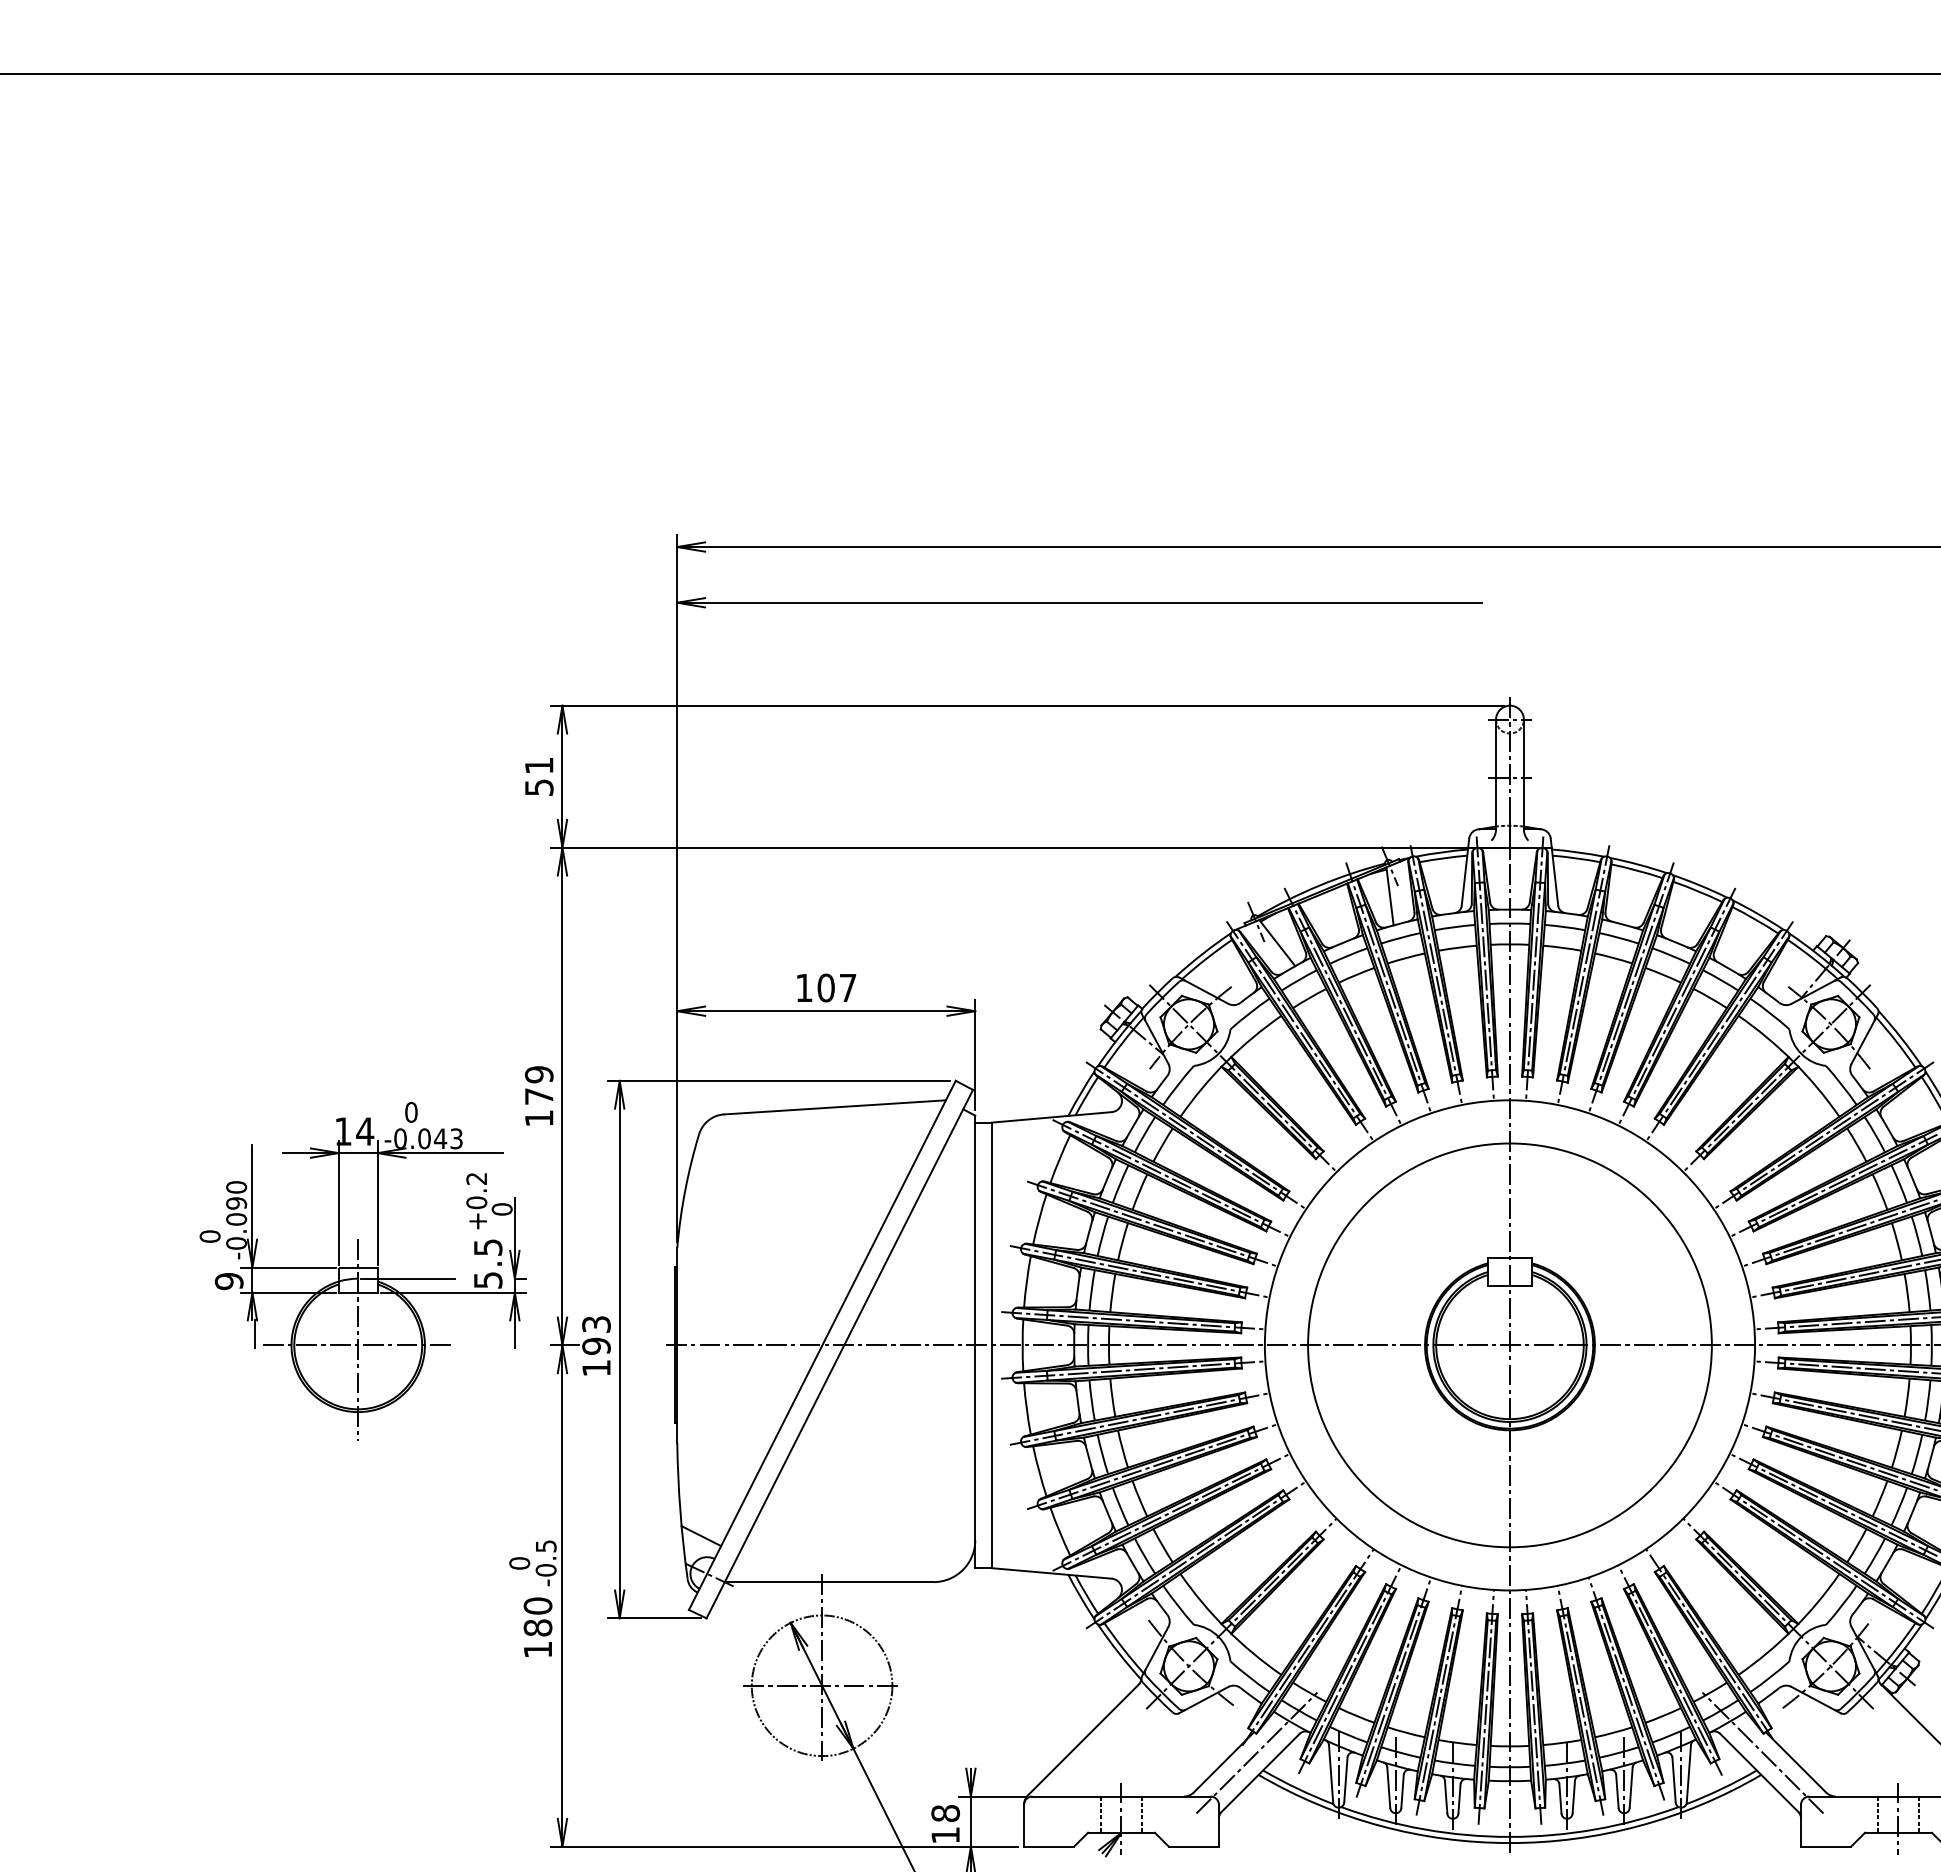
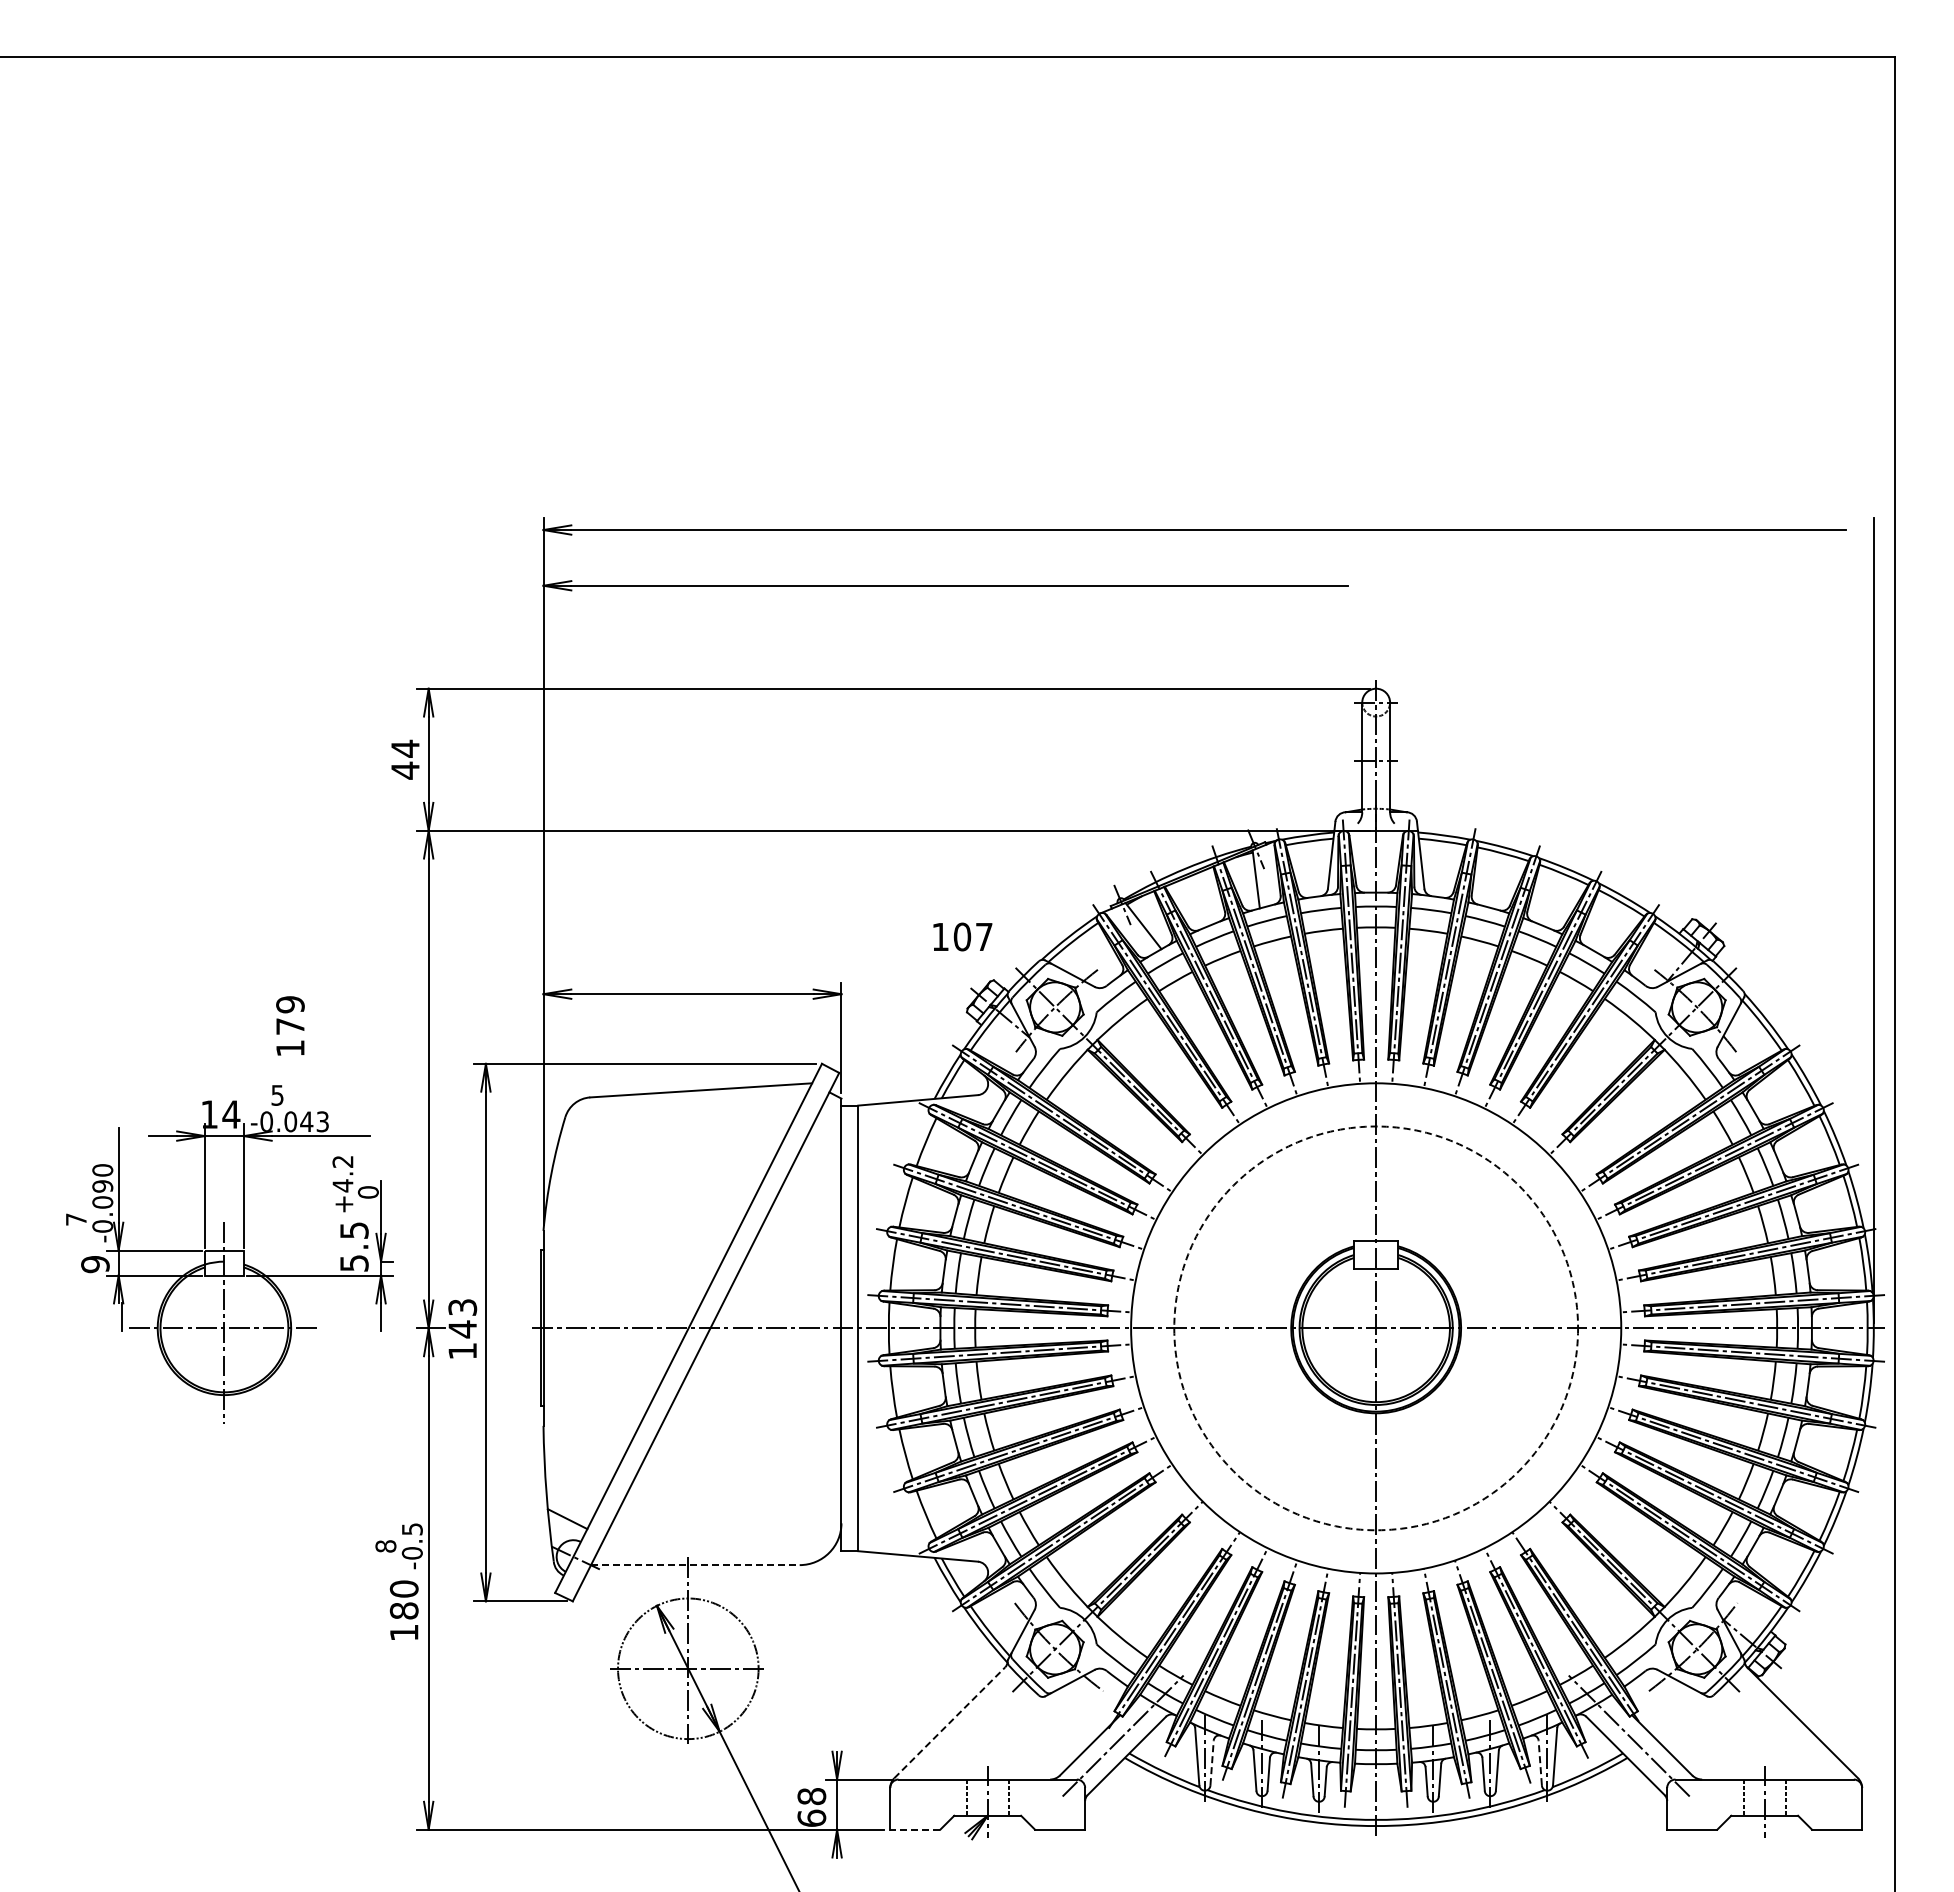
text: (539, 776) -> (405, 759), 51 -> 44
text: (826, 987) -> (962, 936), moved
text: (539, 1095) -> (290, 1025), moved
text: (411, 1111) -> (277, 1094), 0 -> 5
text: (476, 1202) -> (342, 1185), +0.2 -> +4.2
text: (209, 1236) -> (75, 1219), 0 -> 7
line: (408, 1278) -> (274, 1261), removed
circle: (1510, 1345) -> (1376, 1328), solid -> dashed
text: (596, 1346) -> (462, 1329), 193 -> 143
text: (519, 1563) -> (385, 1546), 0 -> 8
line: (829, 1582) -> (695, 1565), solid -> dashed
line: (1084, 1739) -> (950, 1722), solid -> dashed
line: (1346, 1779) -> (1212, 1762), solid -> dashed
line: (1674, 1779) -> (1540, 1762), solid -> dashed
text: (945, 1834) -> (811, 1817), 18 -> 68
line: (1048, 1846) -> (914, 1829), solid -> dashed

